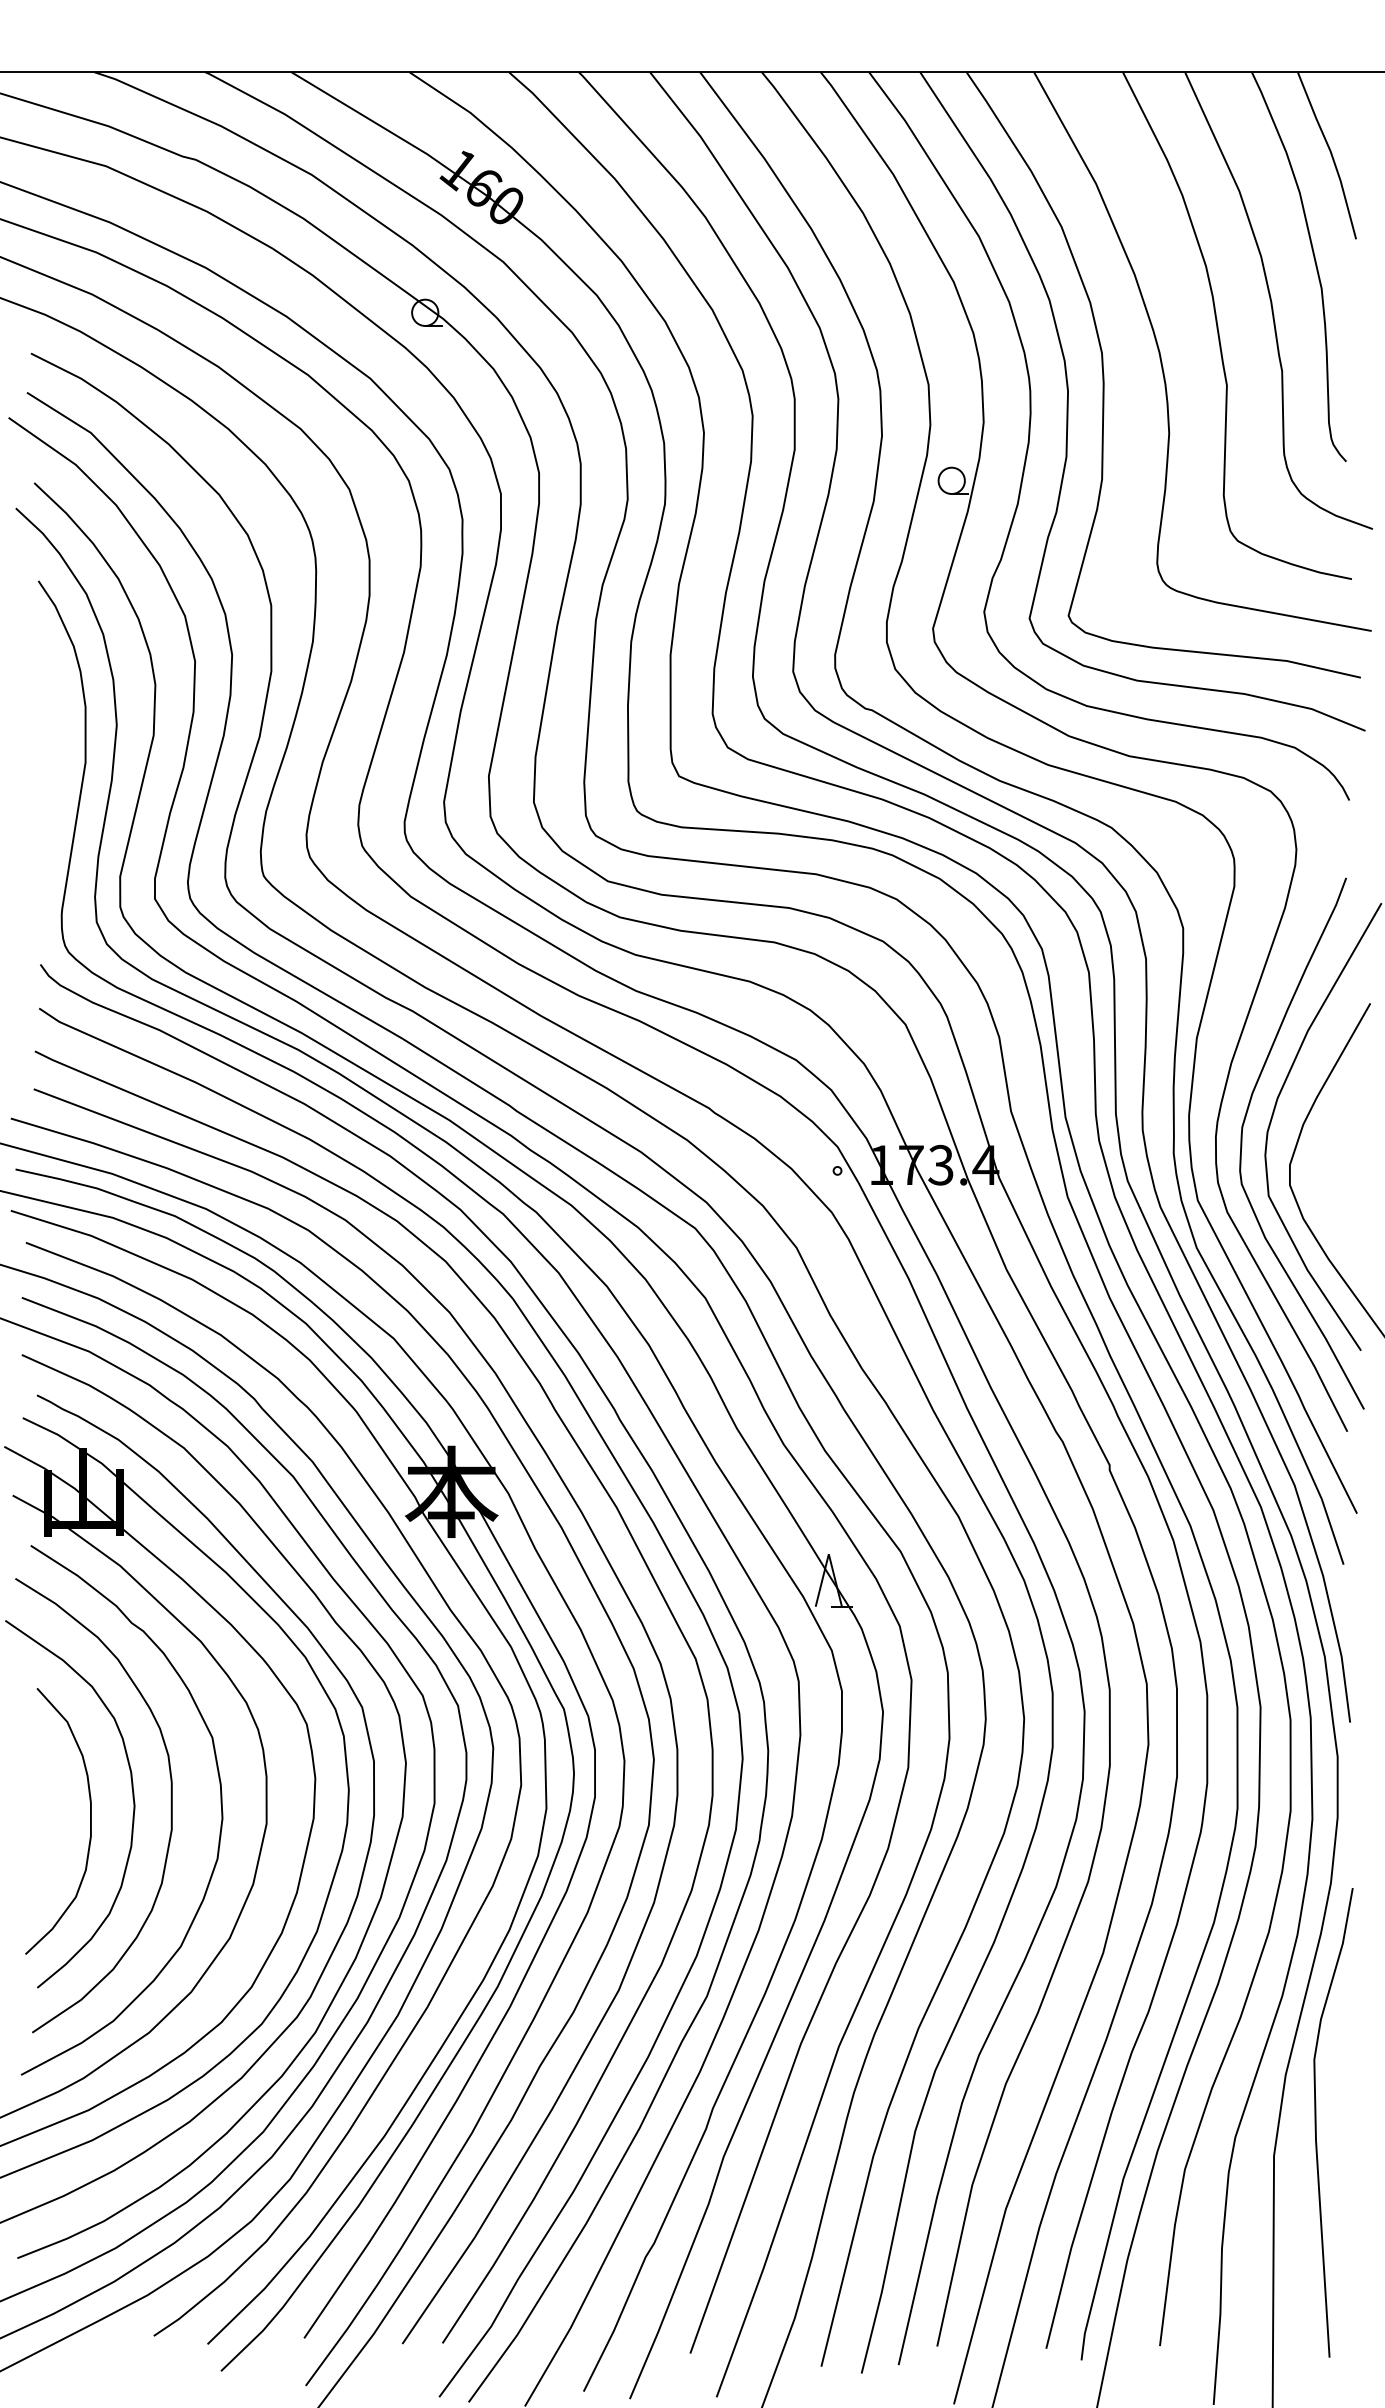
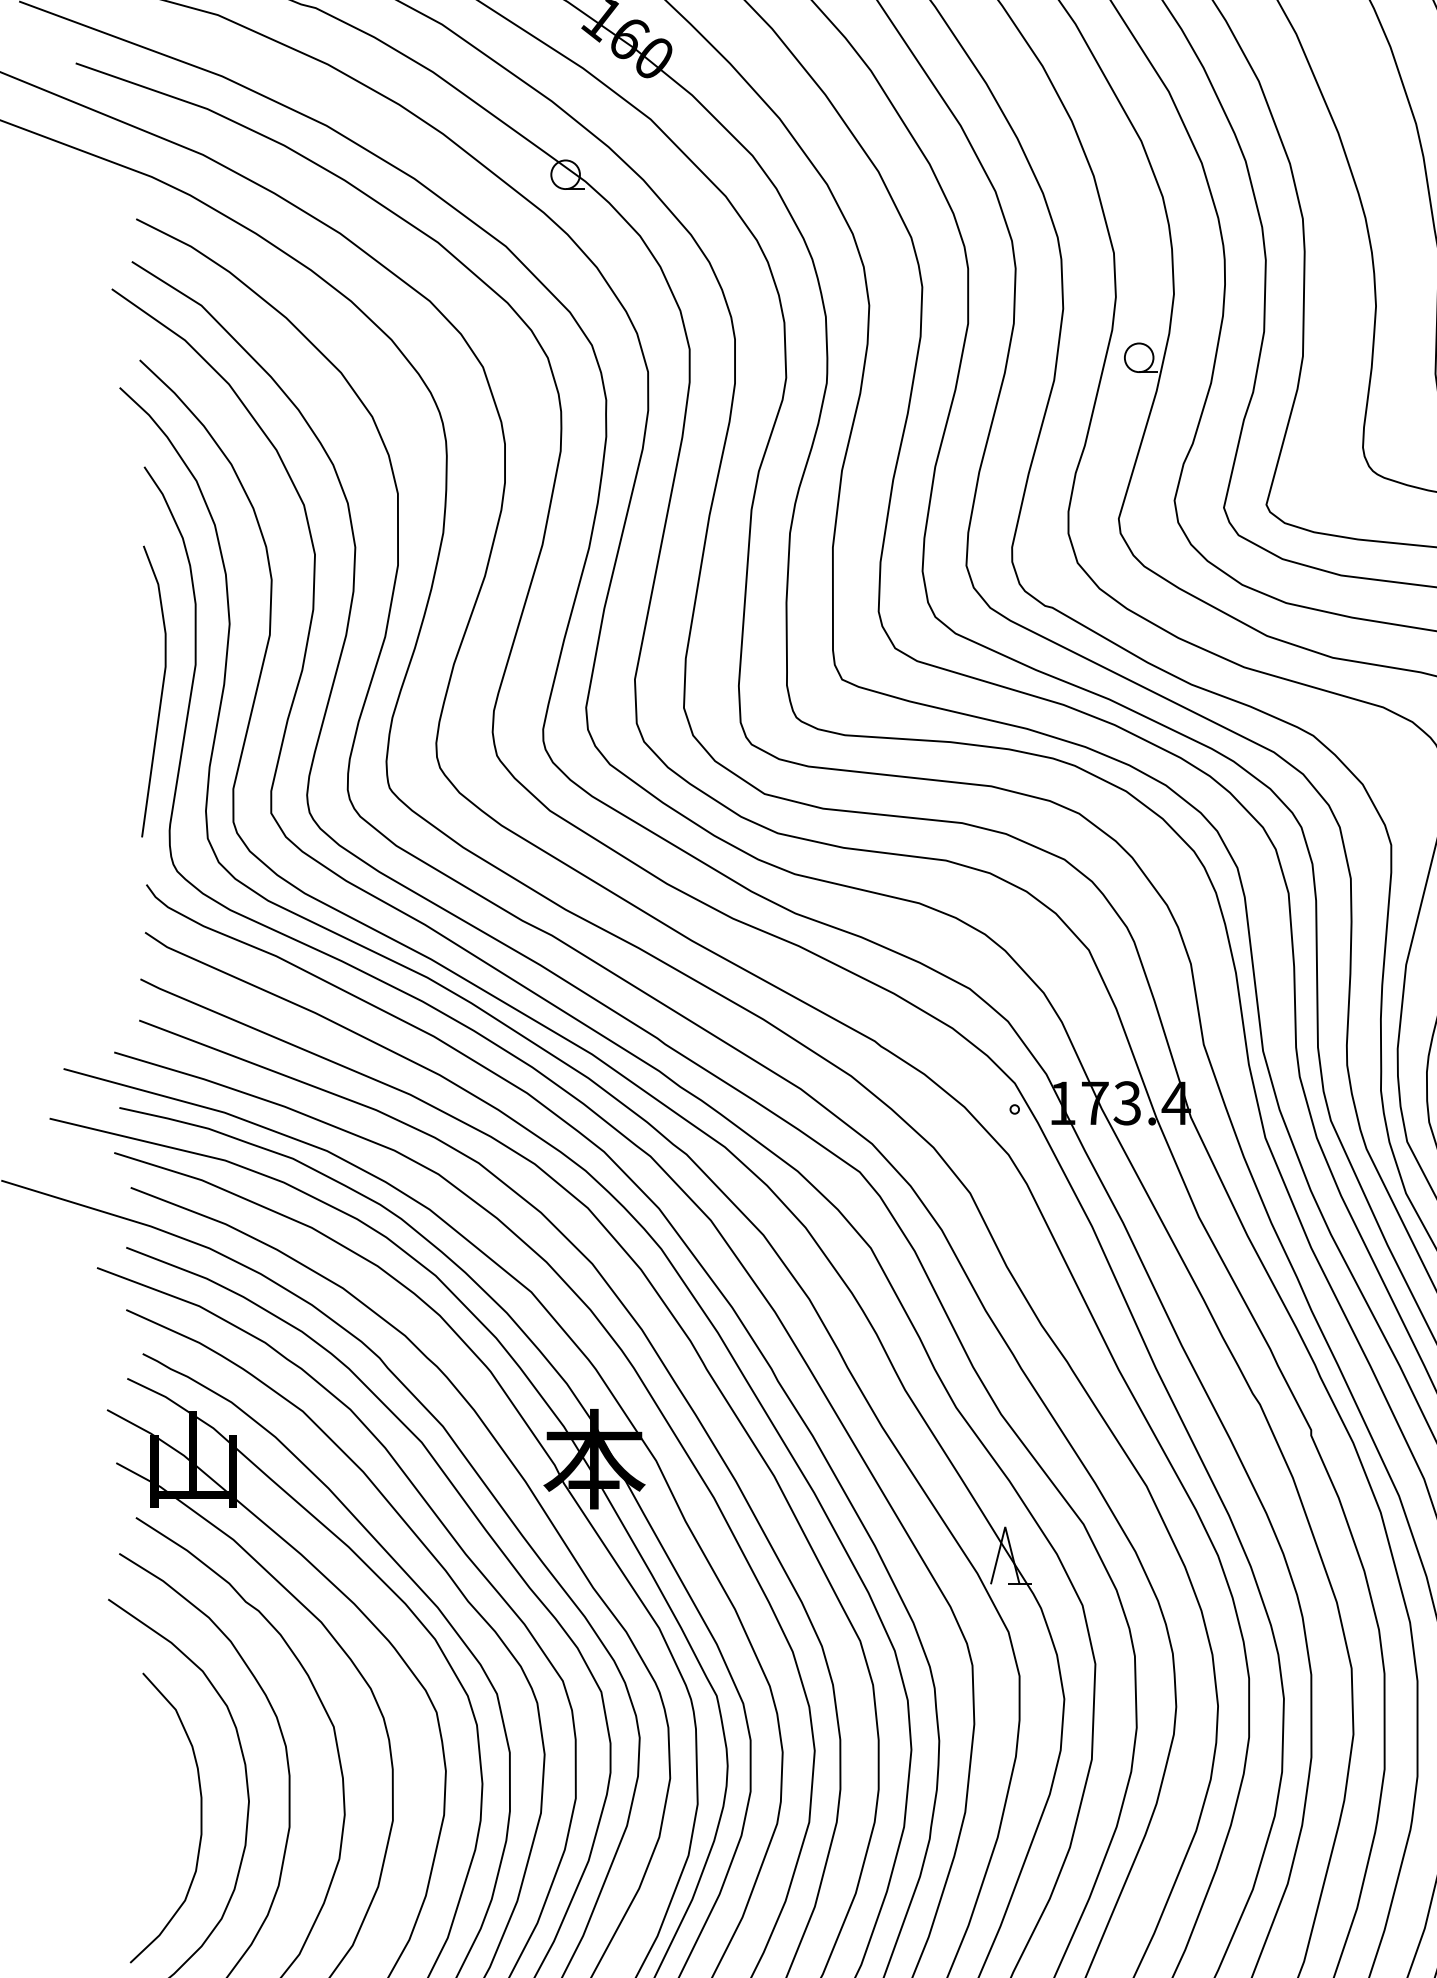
line: (53, 788) -> (160, 692), added

